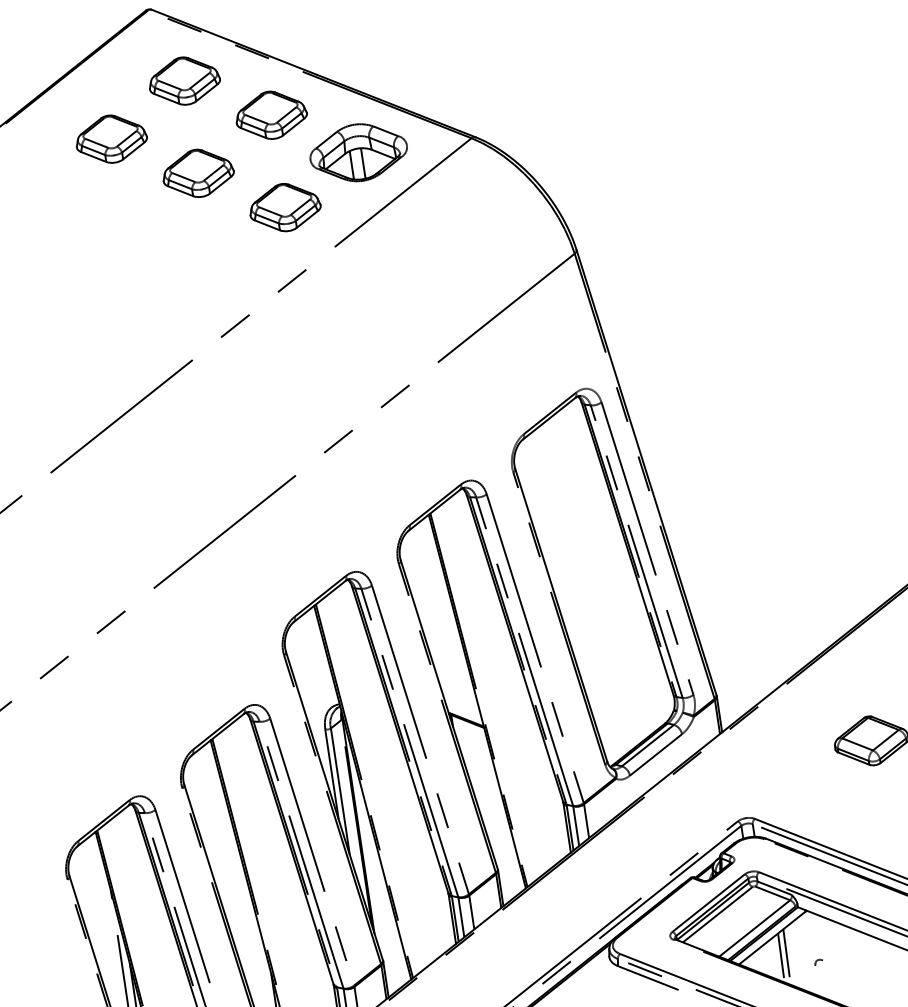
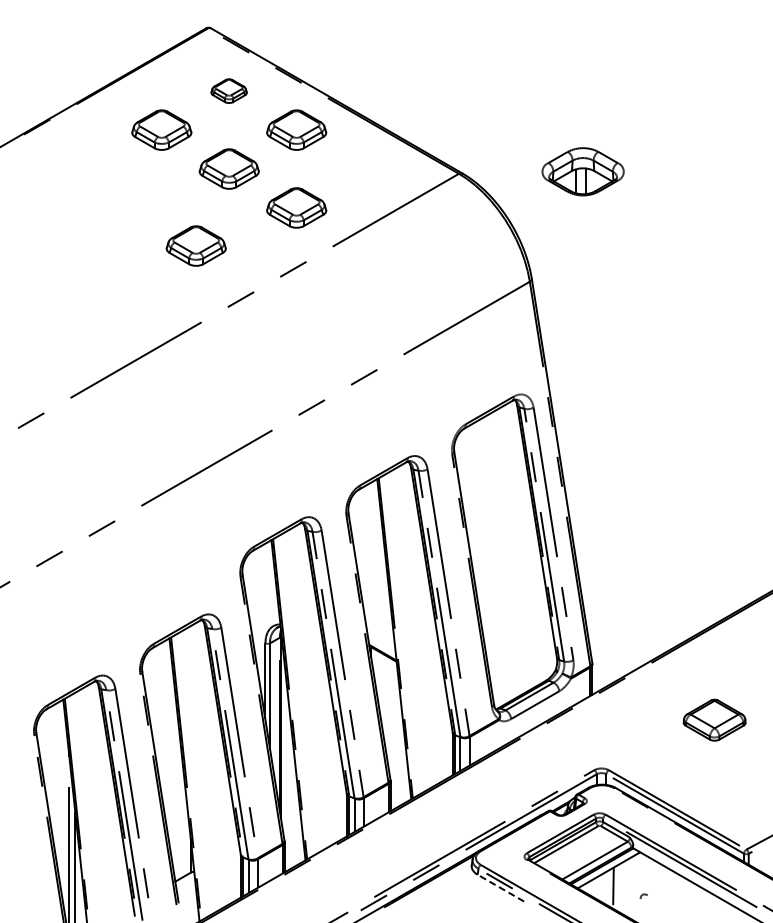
part: (183, 80) -> (228, 90), size x0.6
part: (357, 152) -> (582, 171), moved
part: (171, 269) -> (195, 245), added
line: (786, 952) -> (618, 884), removed
line: (647, 978) -> (500, 888), solid -> dashed

